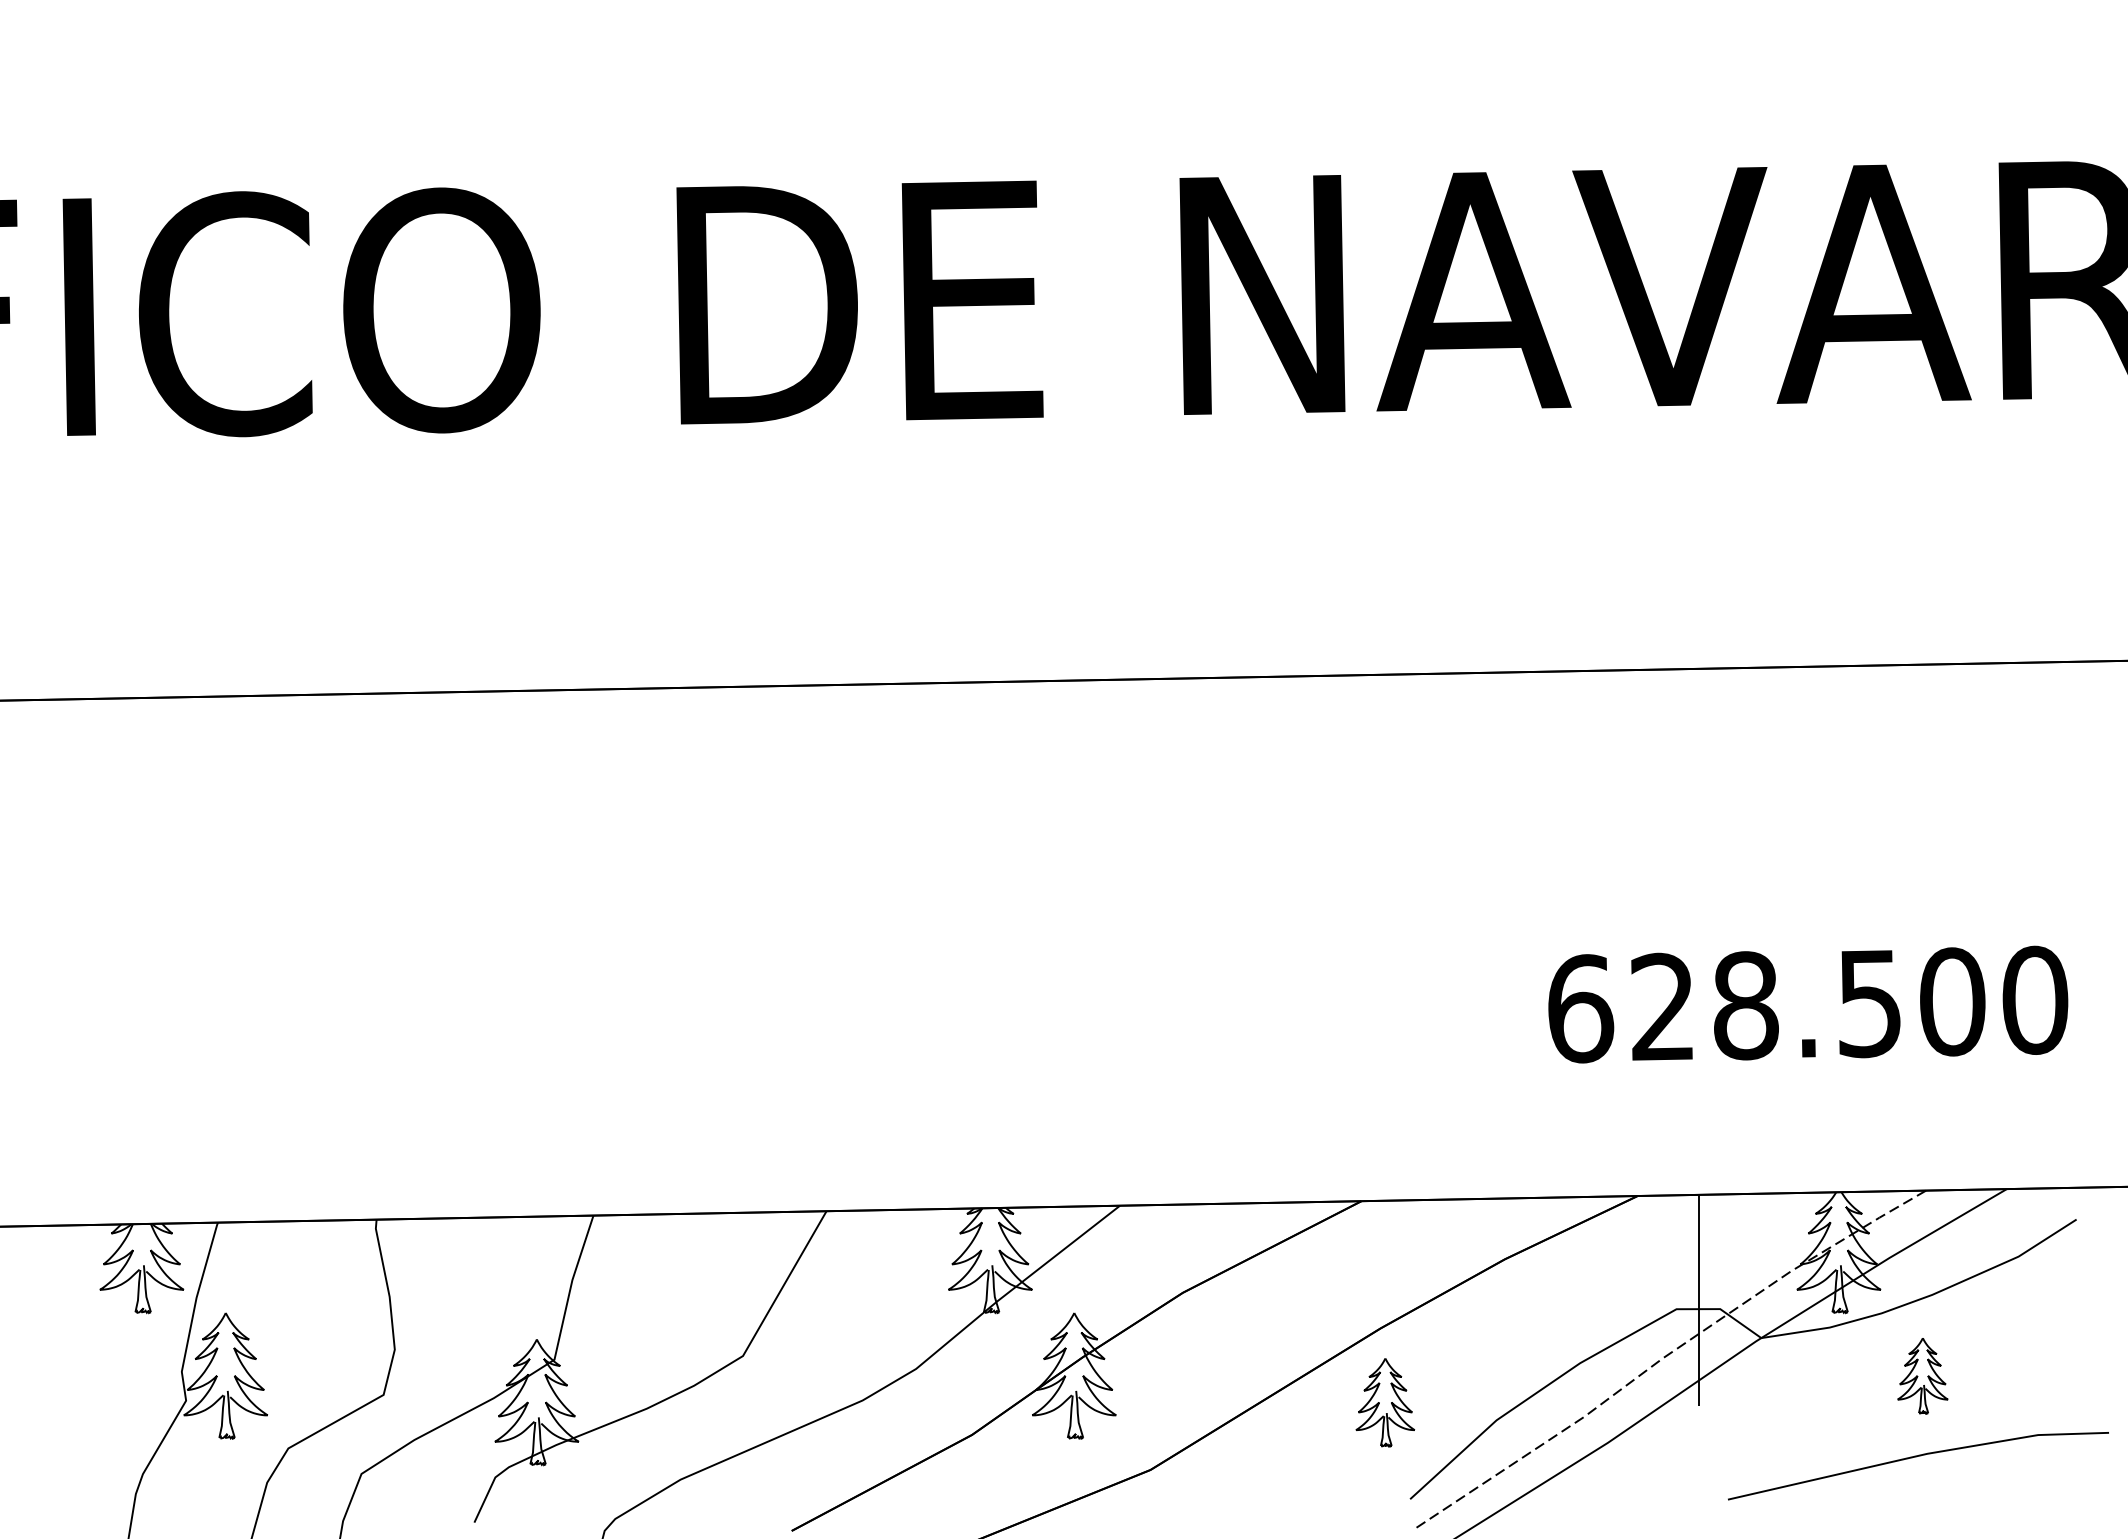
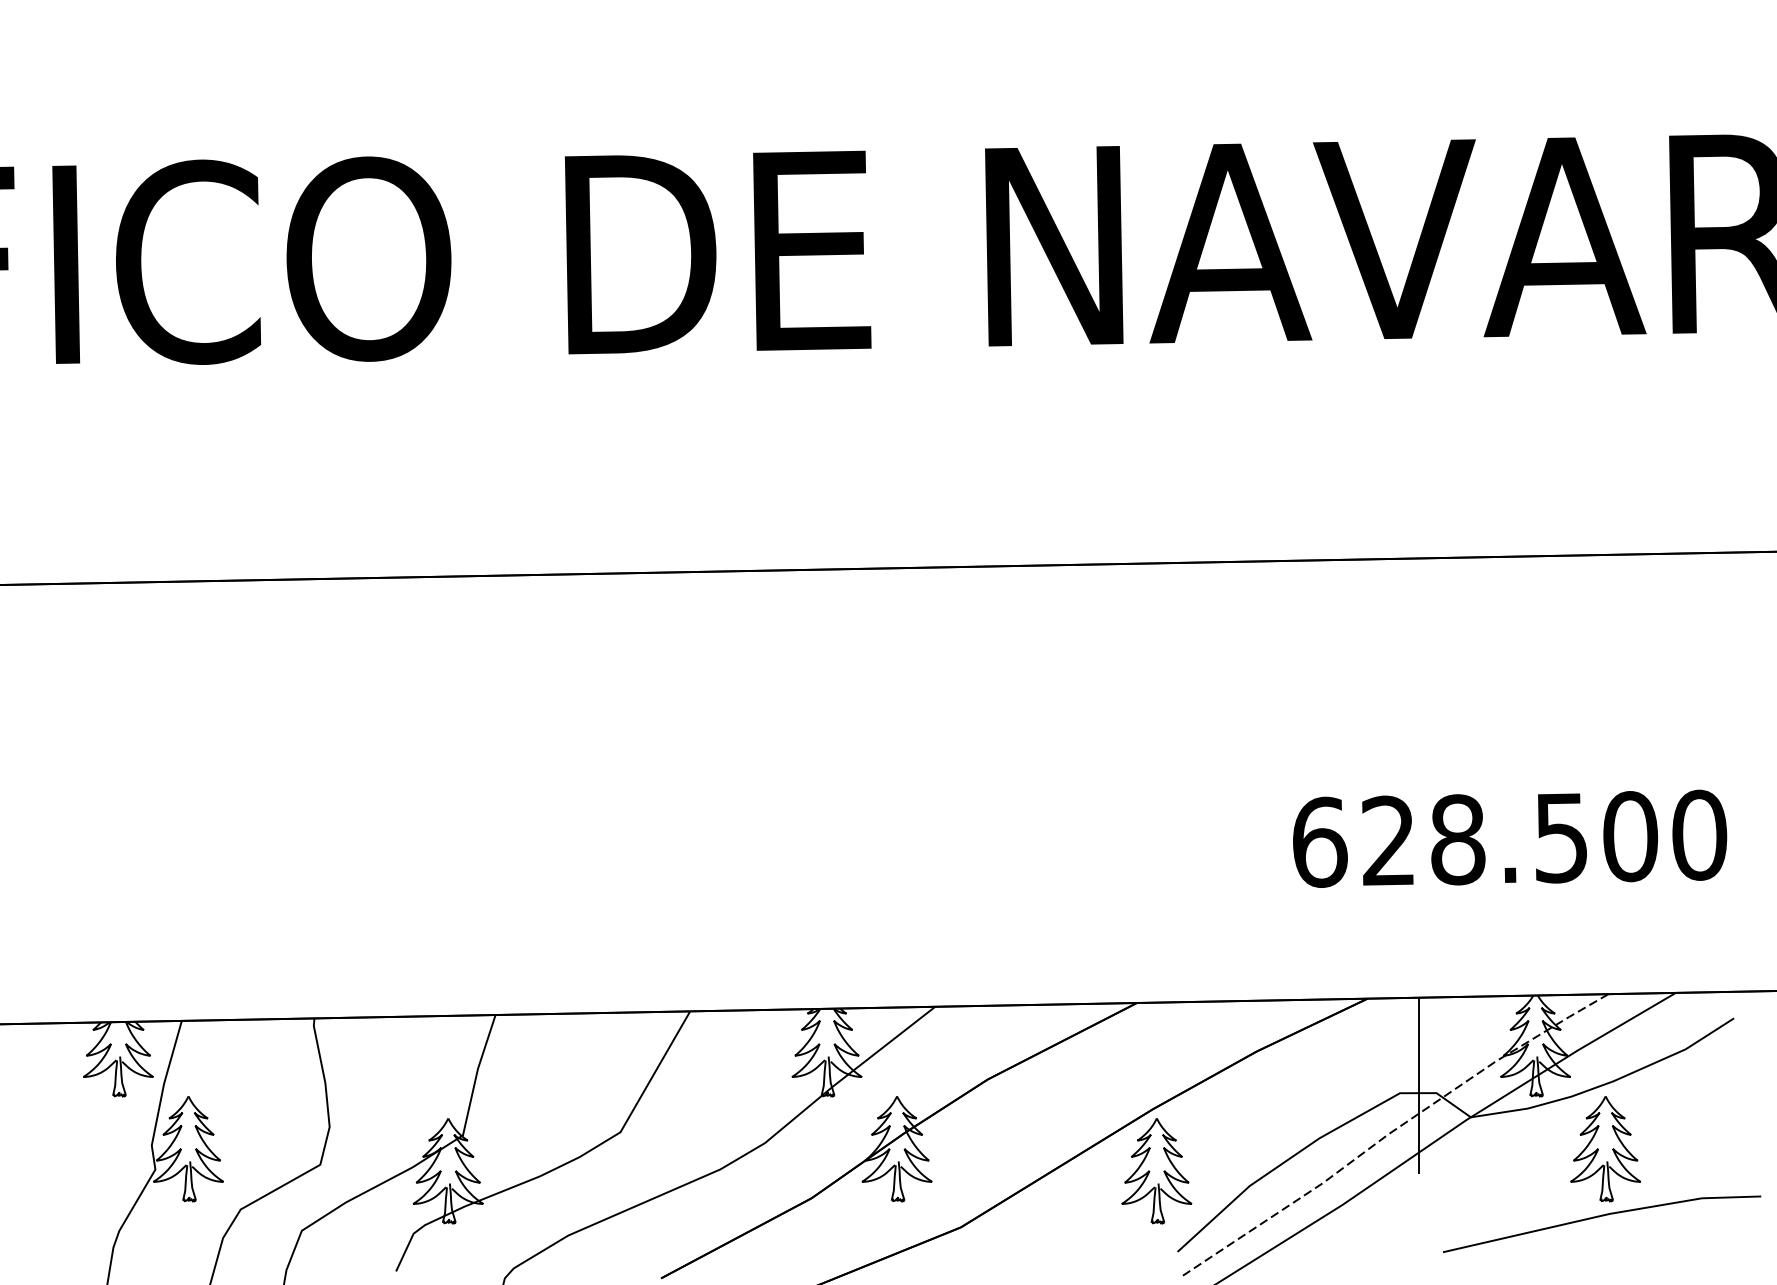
part: (1922, 1375) -> (1605, 1148), size x1.67
part: (1385, 1402) -> (1156, 1171), size x1.43

